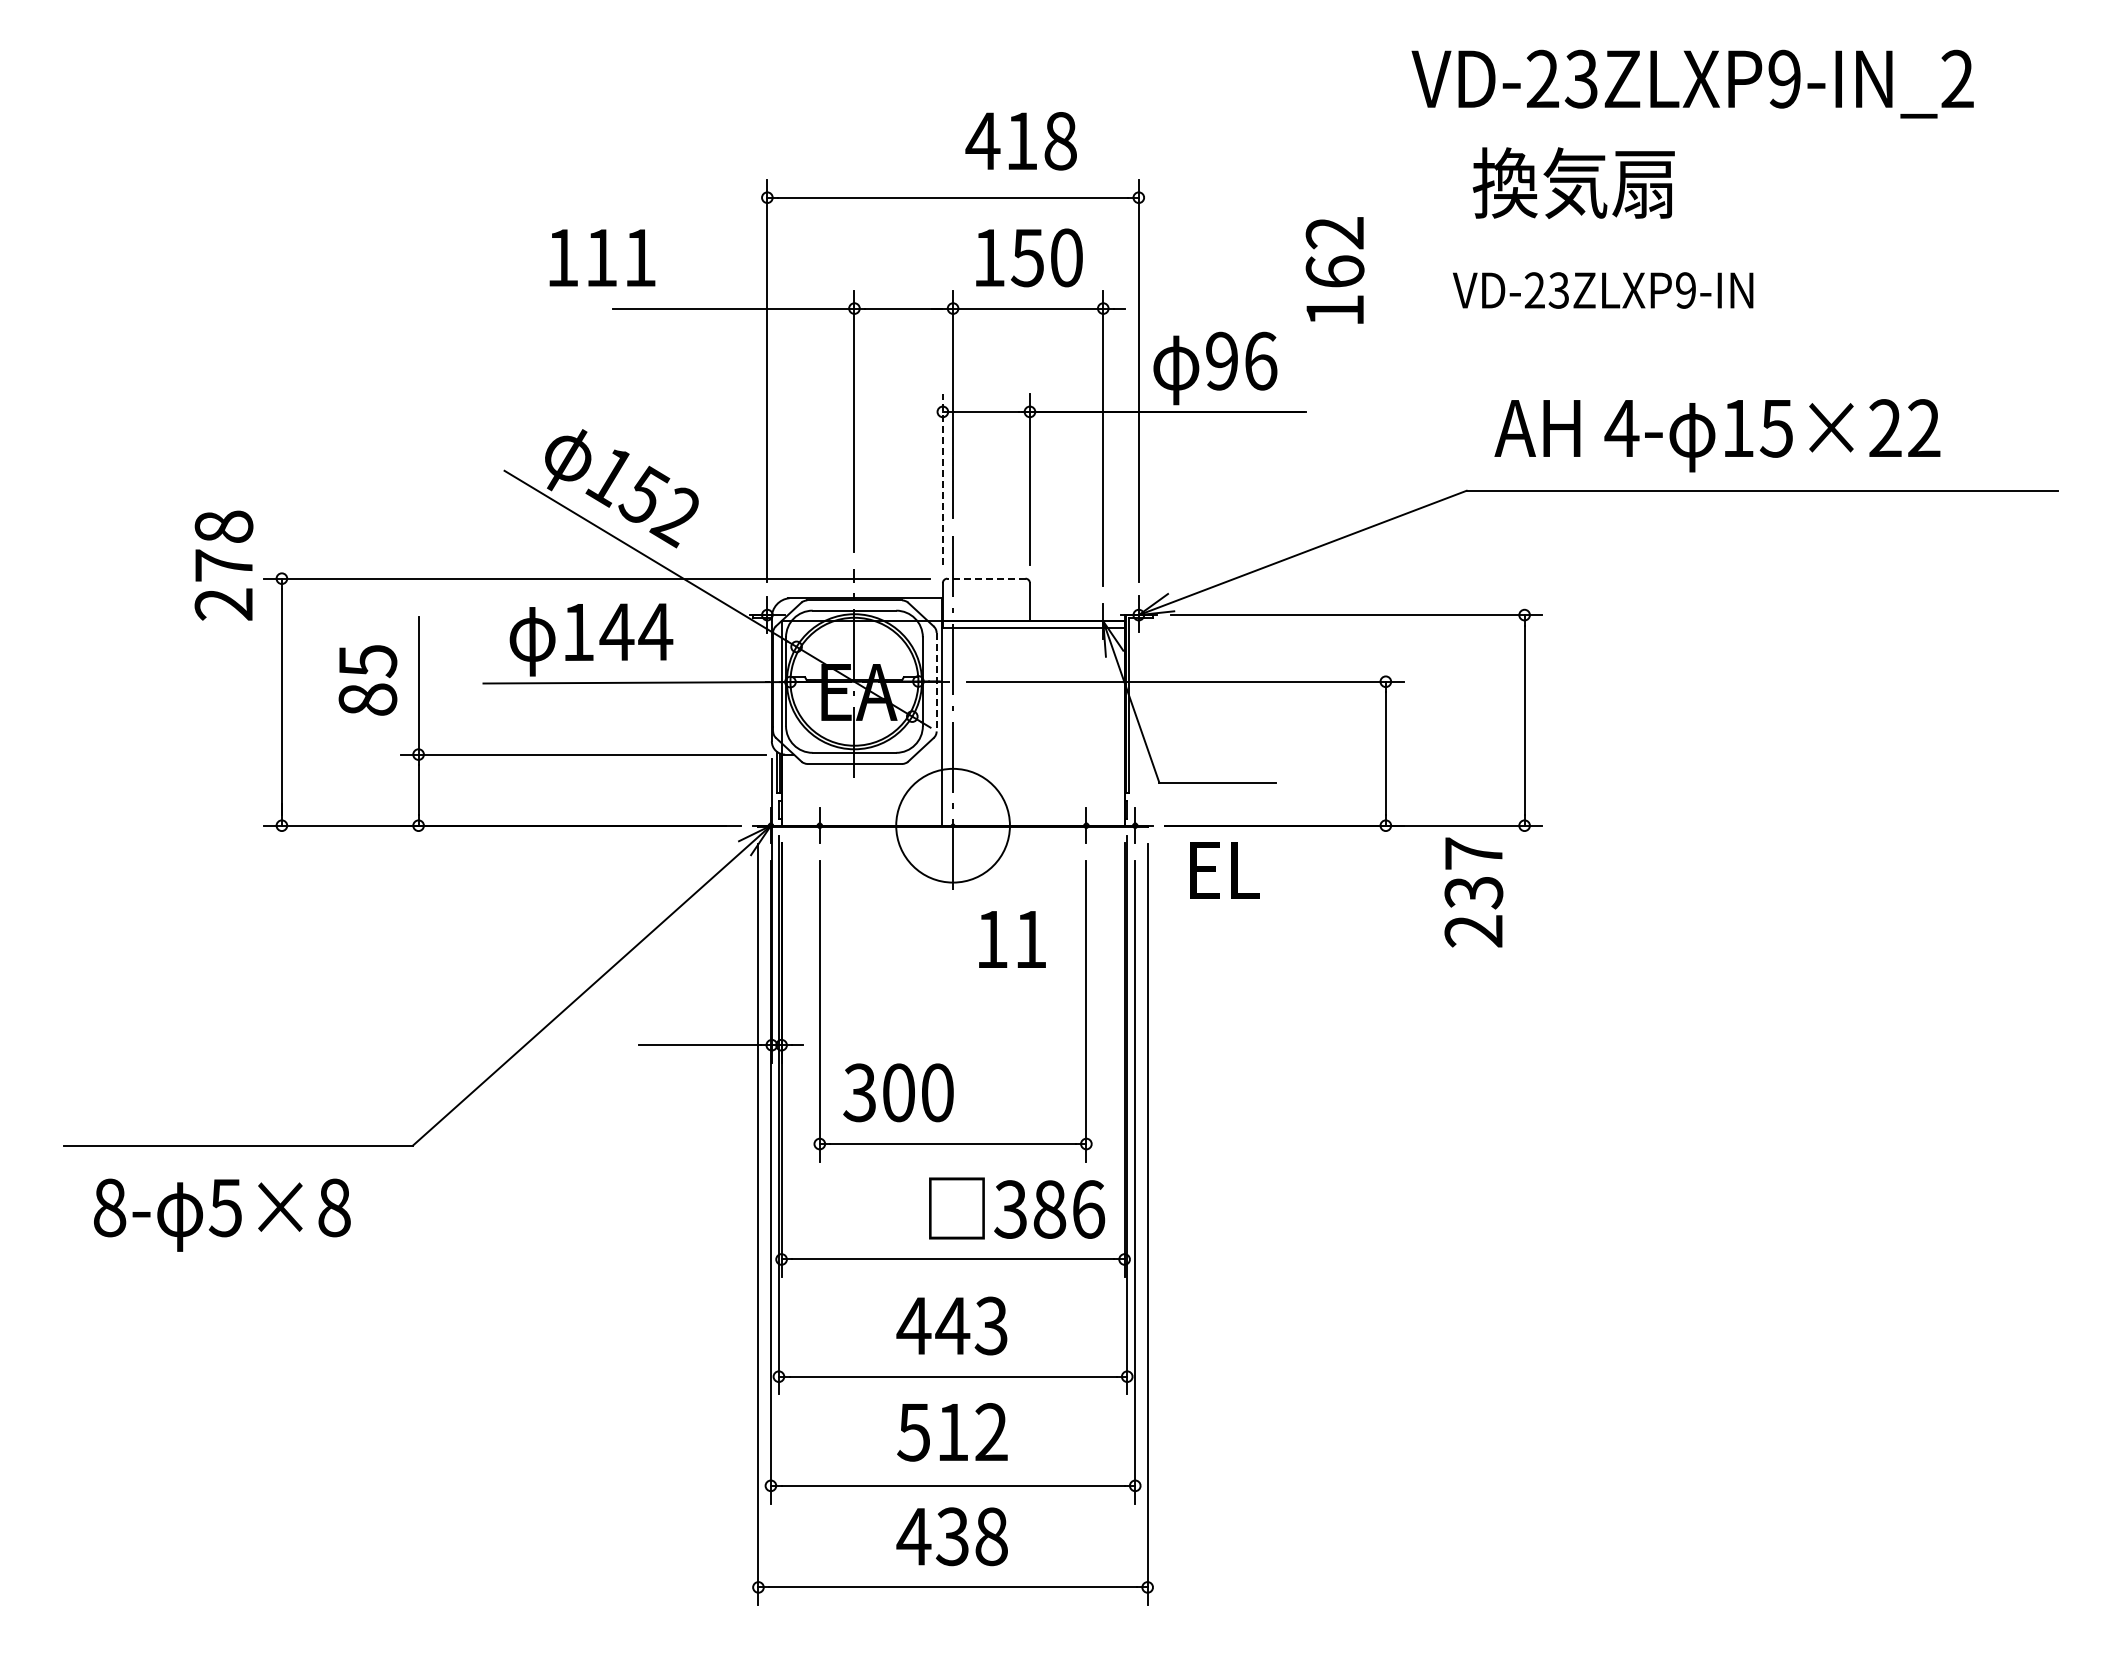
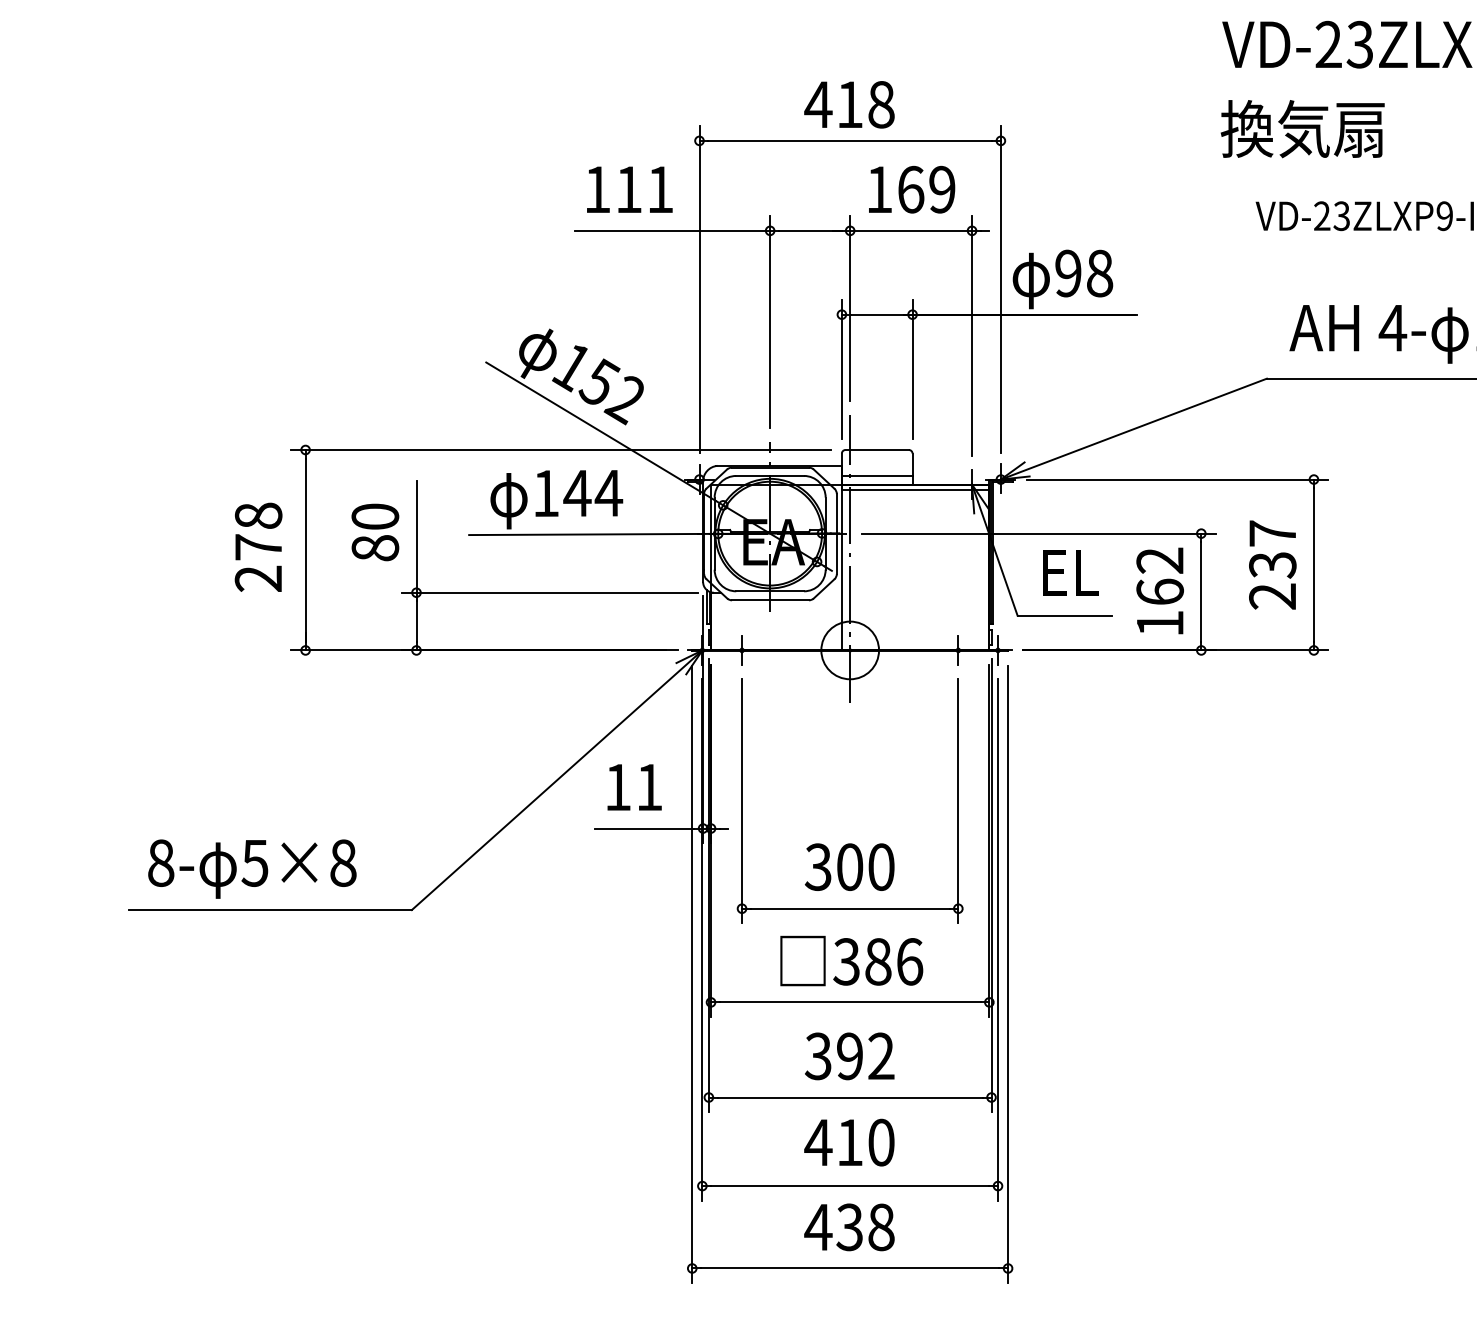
text: (1020, 141) -> (848, 105), moved
text: (1573, 182) -> (1302, 128), moved
text: (602, 257) -> (629, 189), moved
text: (1046, 257) -> (925, 189), 150 -> 169
text: (1334, 270) -> (1159, 591), moved
text: (1260, 360) -> (1099, 272), 96 -> 98
line: (942, 479) -> (841, 369), dashed -> solid
text: (223, 565) -> (258, 547), moved
line: (985, 578) -> (876, 449), dashed -> solid
line: (985, 610) -> (876, 475), added
text: (367, 661) -> (375, 517), 85 -> 80
line: (936, 682) -> (836, 534), dashed -> solid
circle: (952, 825) -> (849, 650), size x0.62
text: (1224, 870) -> (1070, 573), moved
text: (1473, 892) -> (1272, 565), moved
text: (1012, 939) -> (634, 787), moved
text: (898, 1092) -> (849, 866), moved
text: (1017, 1208) -> (852, 961), moved
text: (222, 1214) -> (252, 868), moved
text: (951, 1325) -> (848, 1055), 443 -> 392
text: (951, 1432) -> (848, 1142), 512 -> 410

